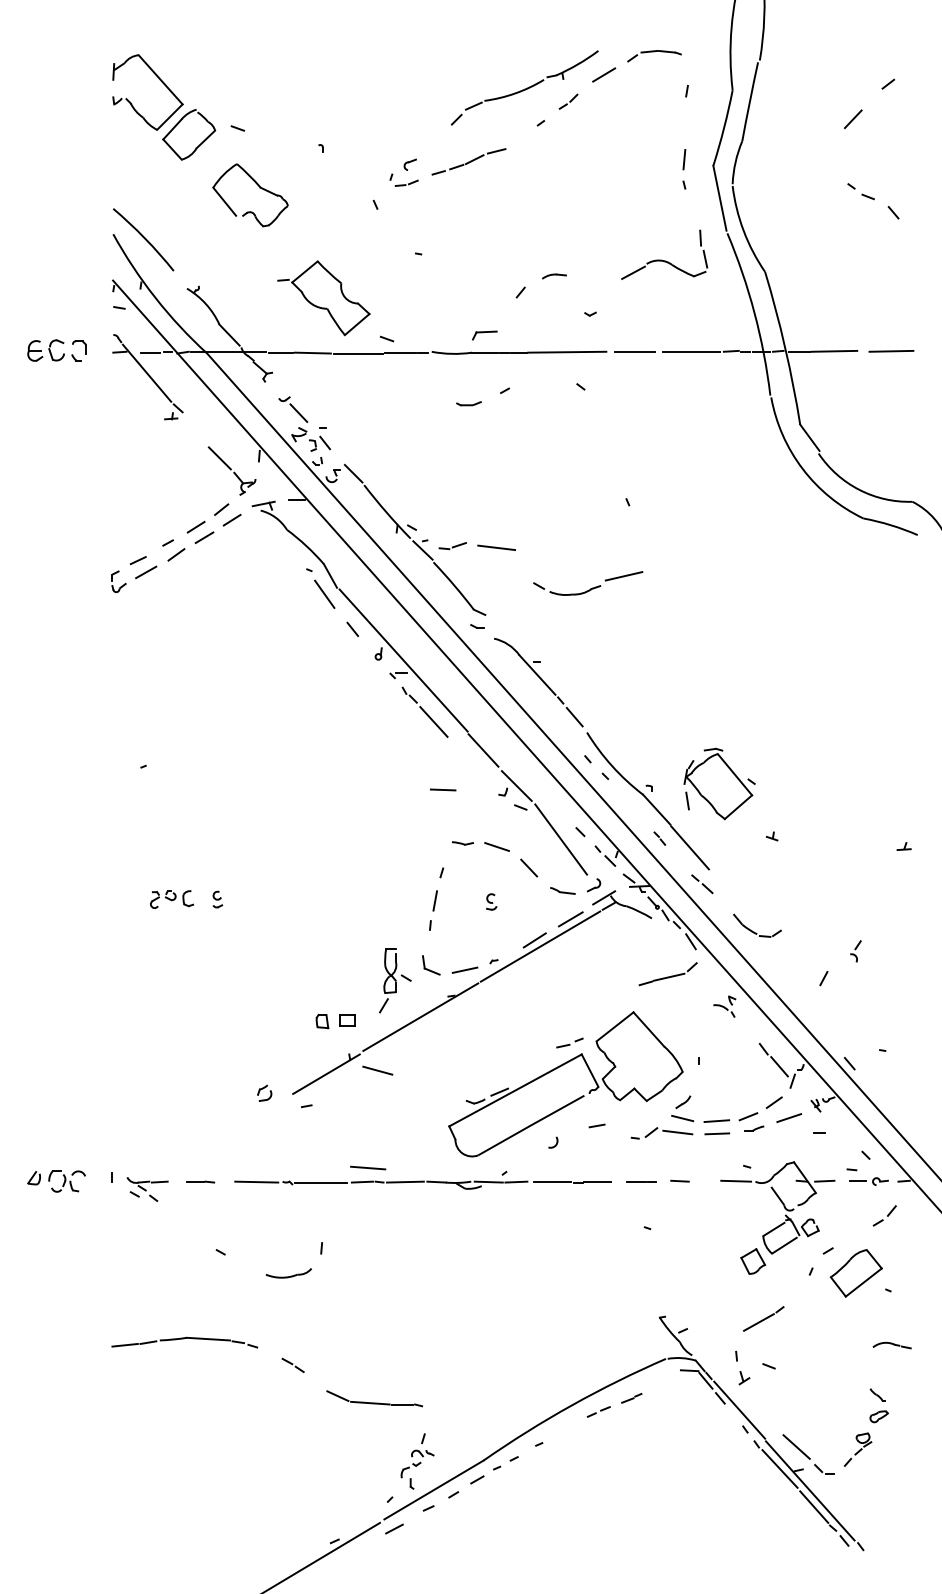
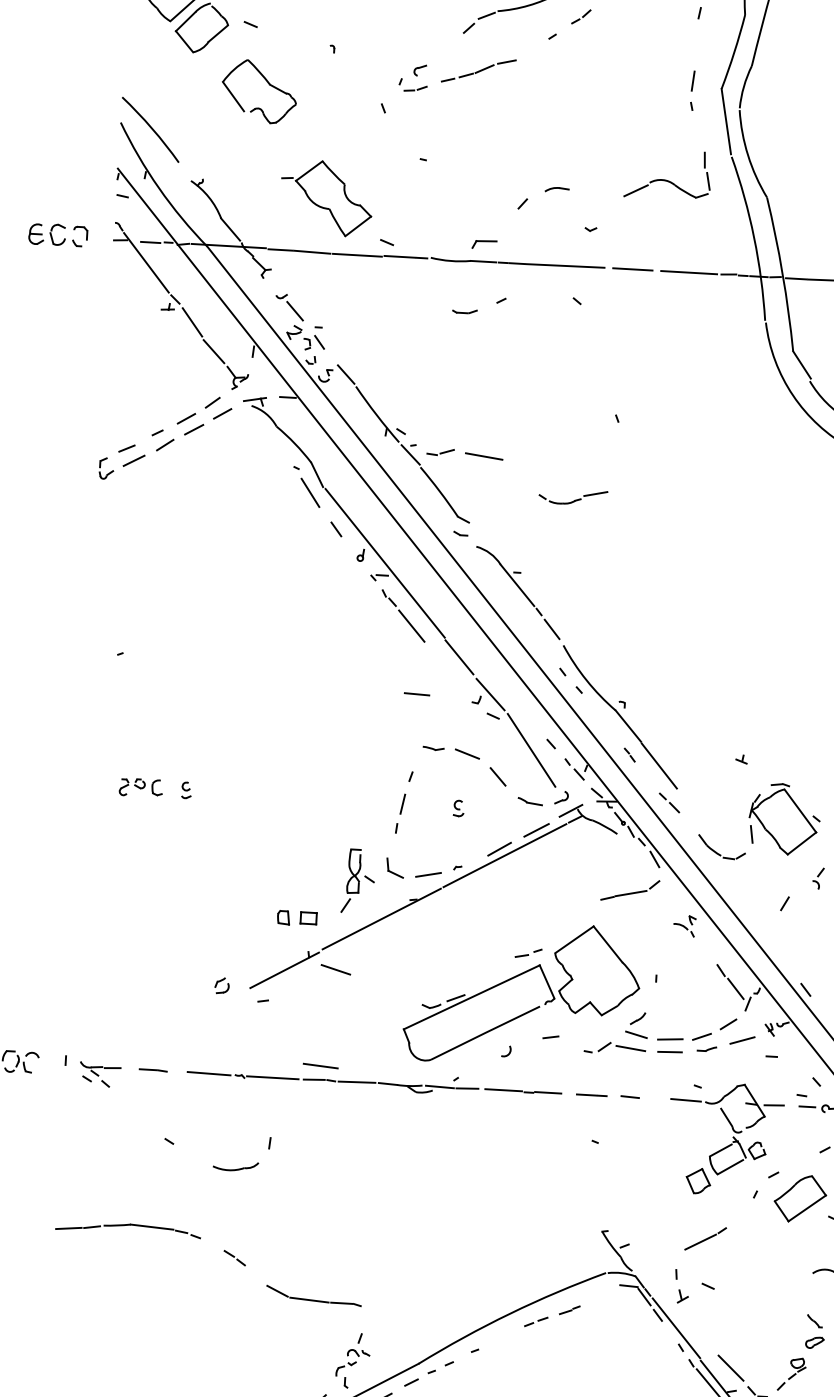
line: (196, 429) -> (192, 321), added
part: (588, 583) -> (573, 497), size x0.62
part: (719, 783) -> (784, 818), moved

